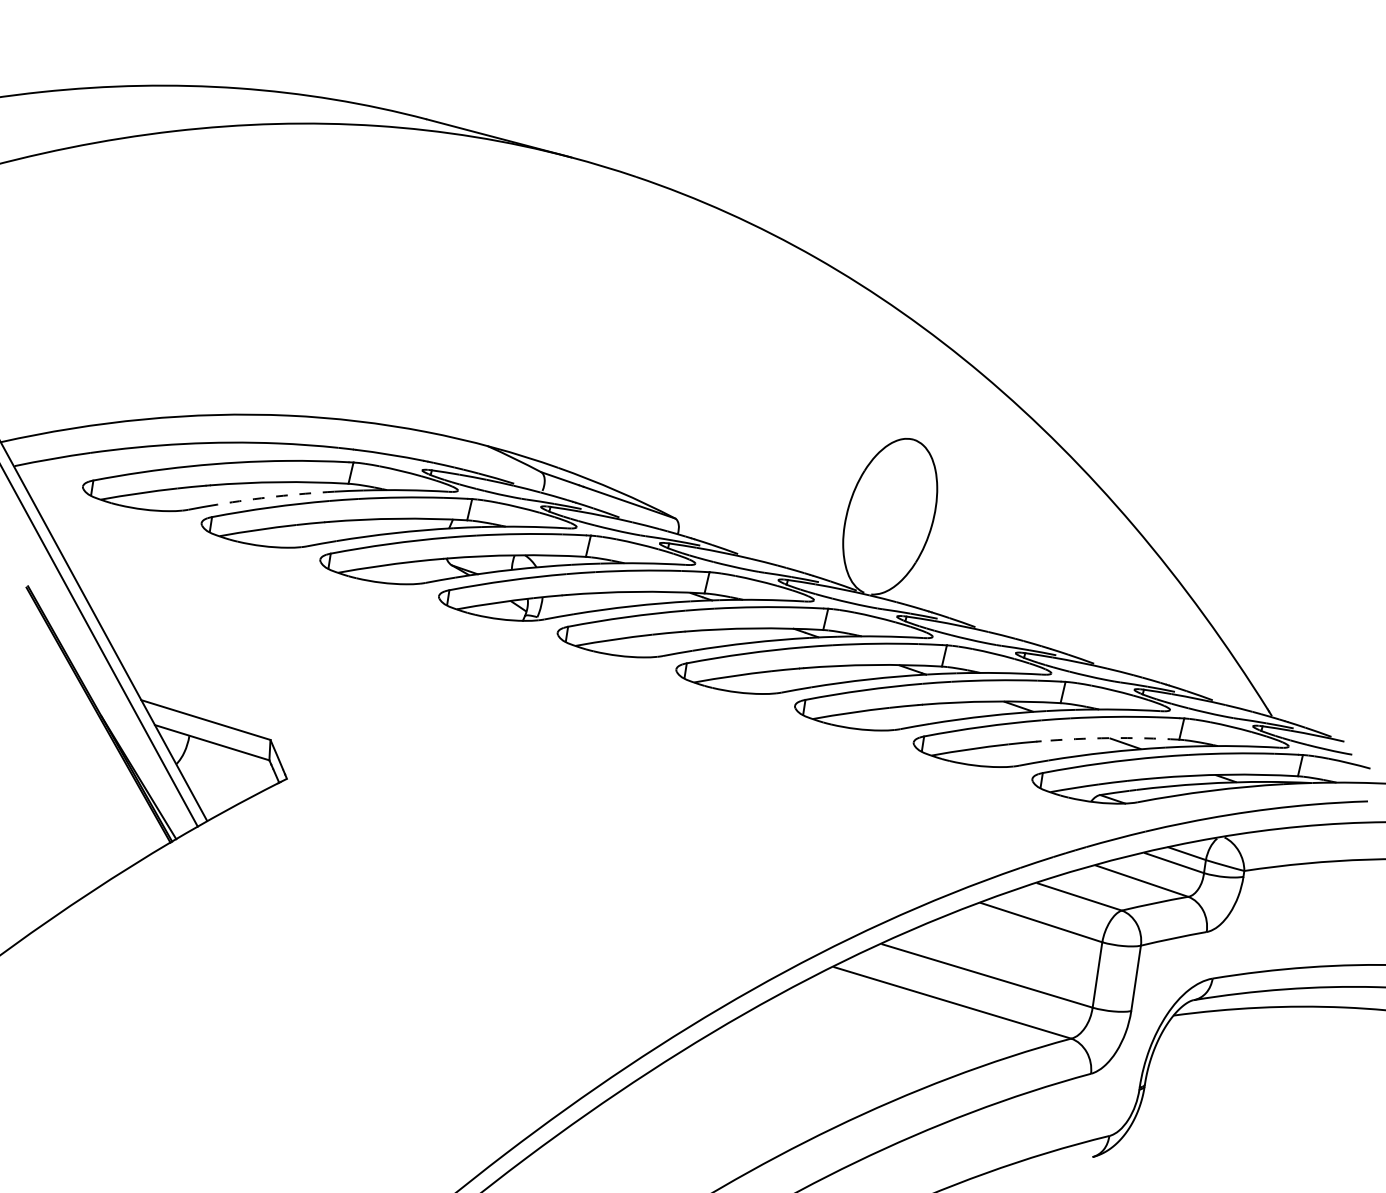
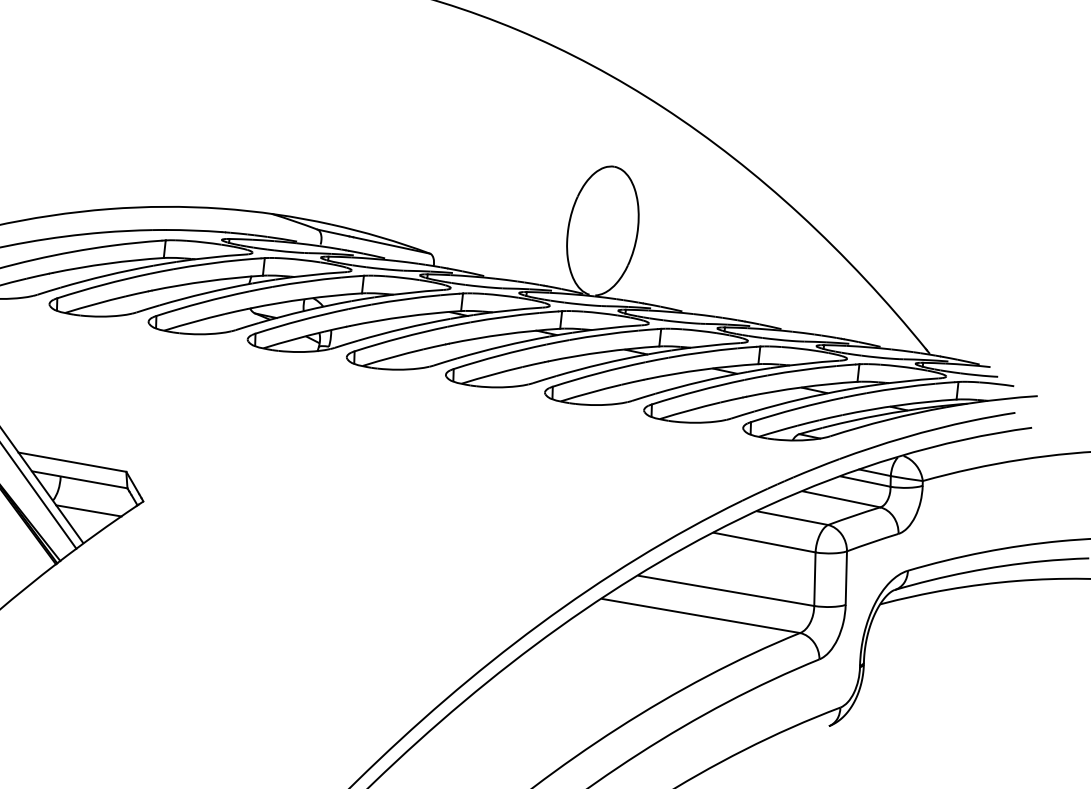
arc: (275, 496) -> (106, 275), dashed -> solid
arc: (1109, 738) -> (801, 387), dashed -> solid
line: (218, 781) -> (88, 510), added

